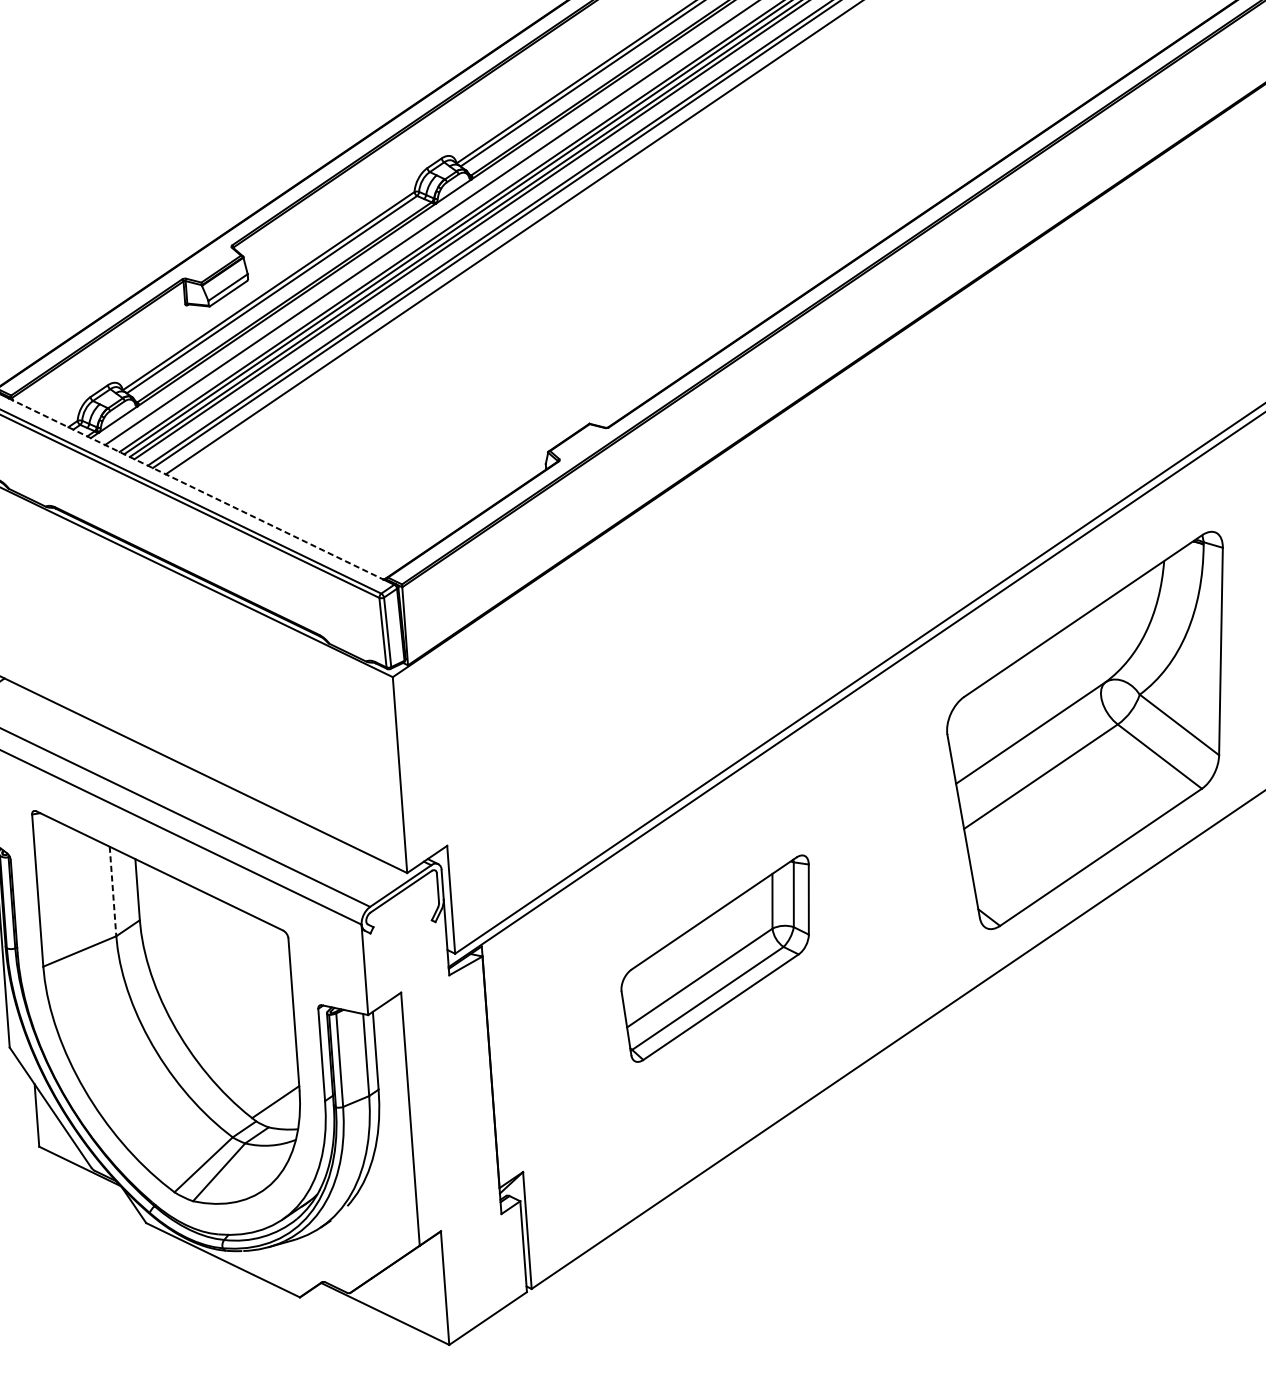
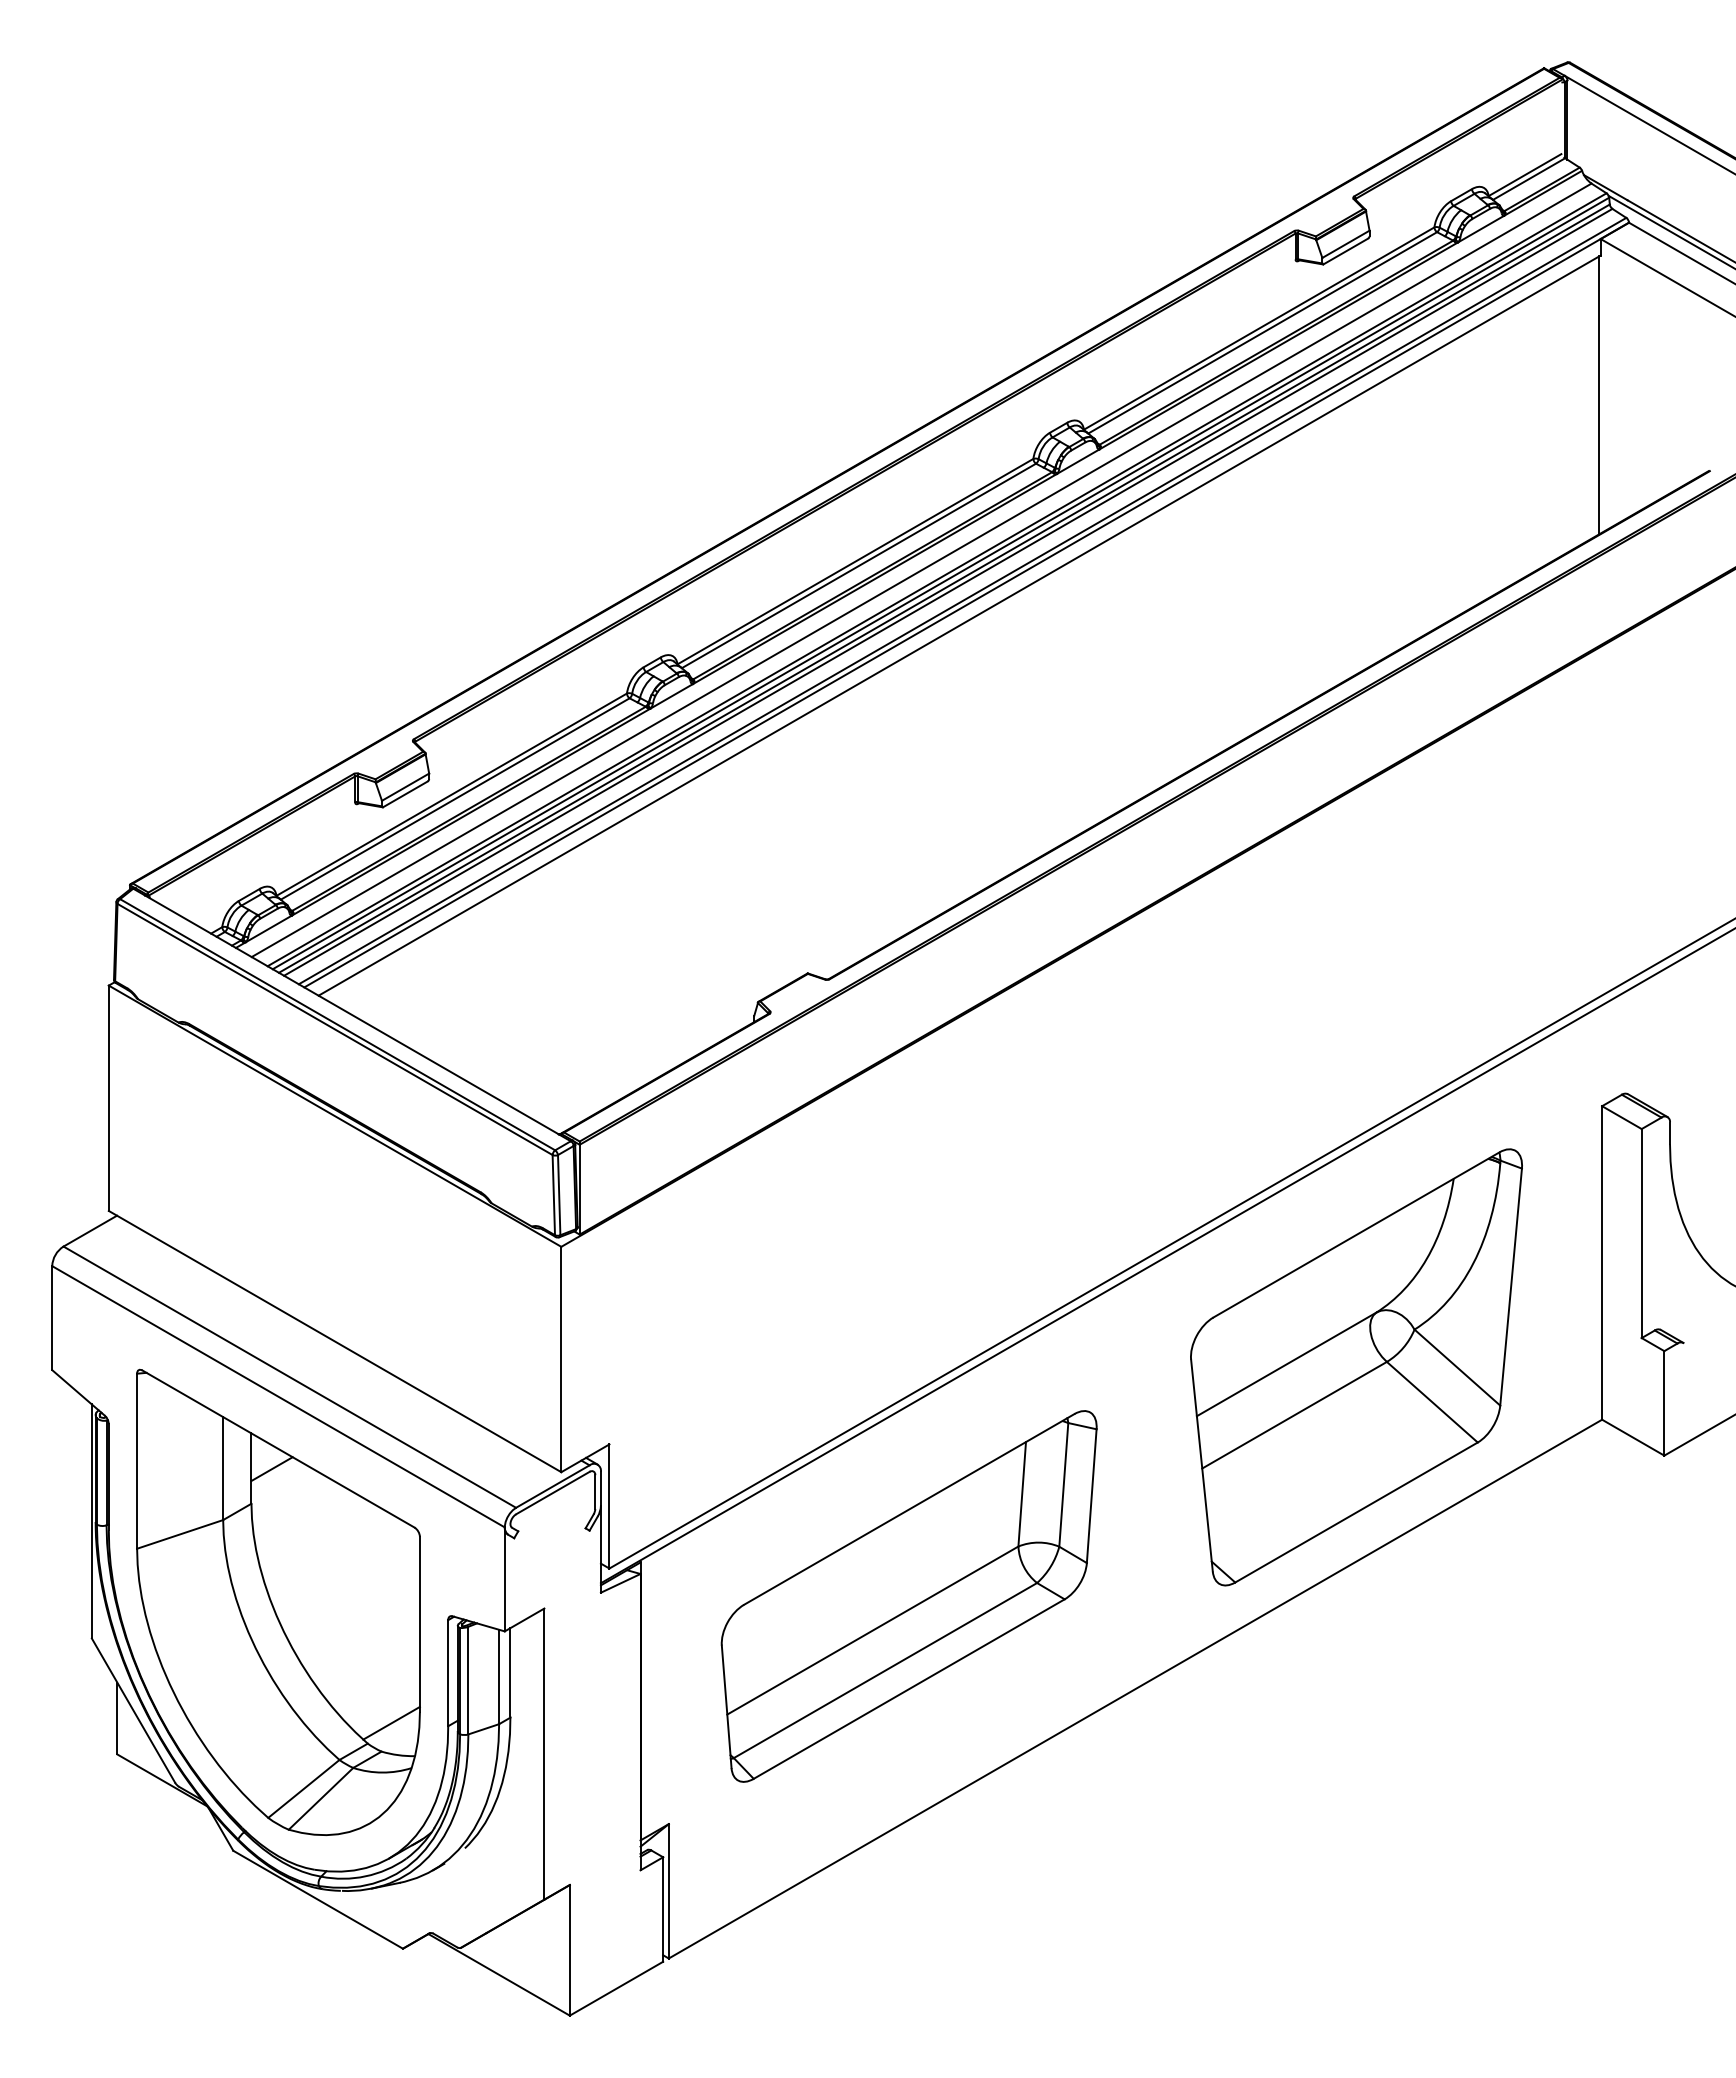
line: (196, 489) -> (352, 1015), dashed -> solid
line: (155, 889) -> (271, 1469), added
line: (113, 892) -> (223, 1469), dashed -> solid
part: (716, 958) -> (908, 1596), size x1.67

